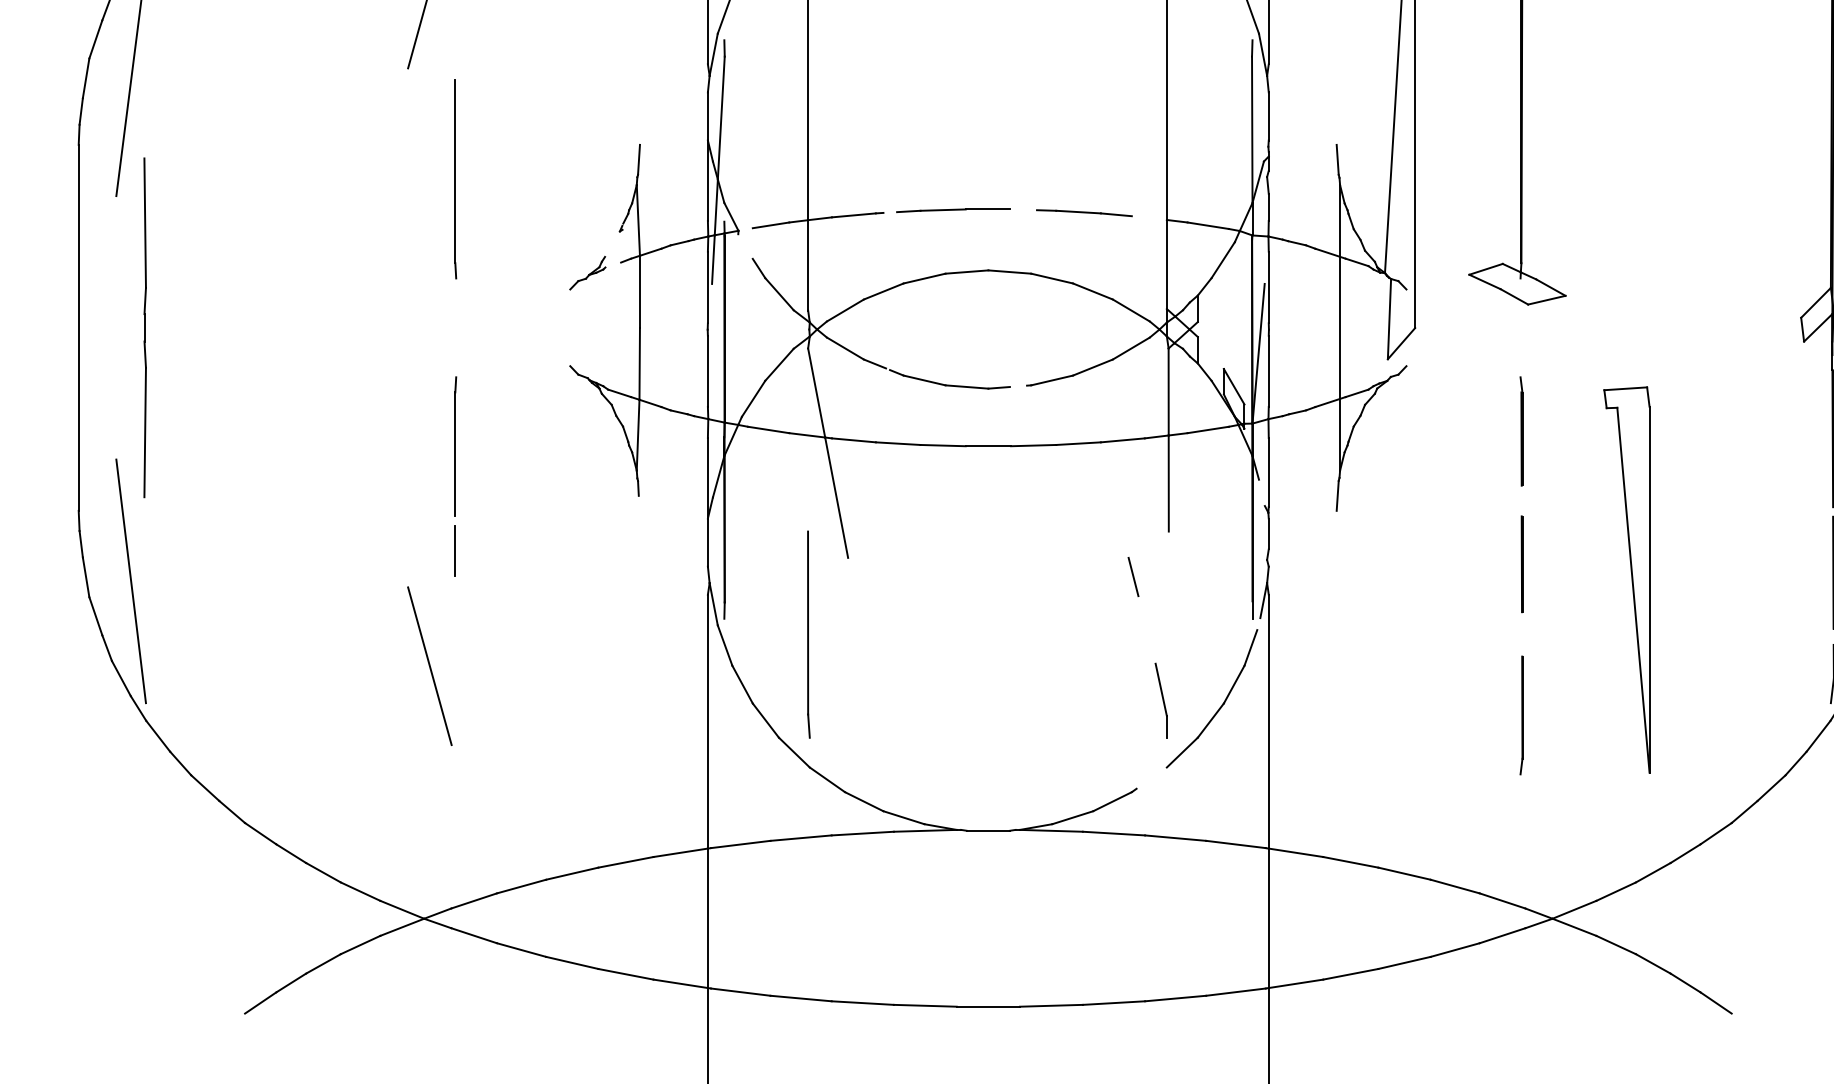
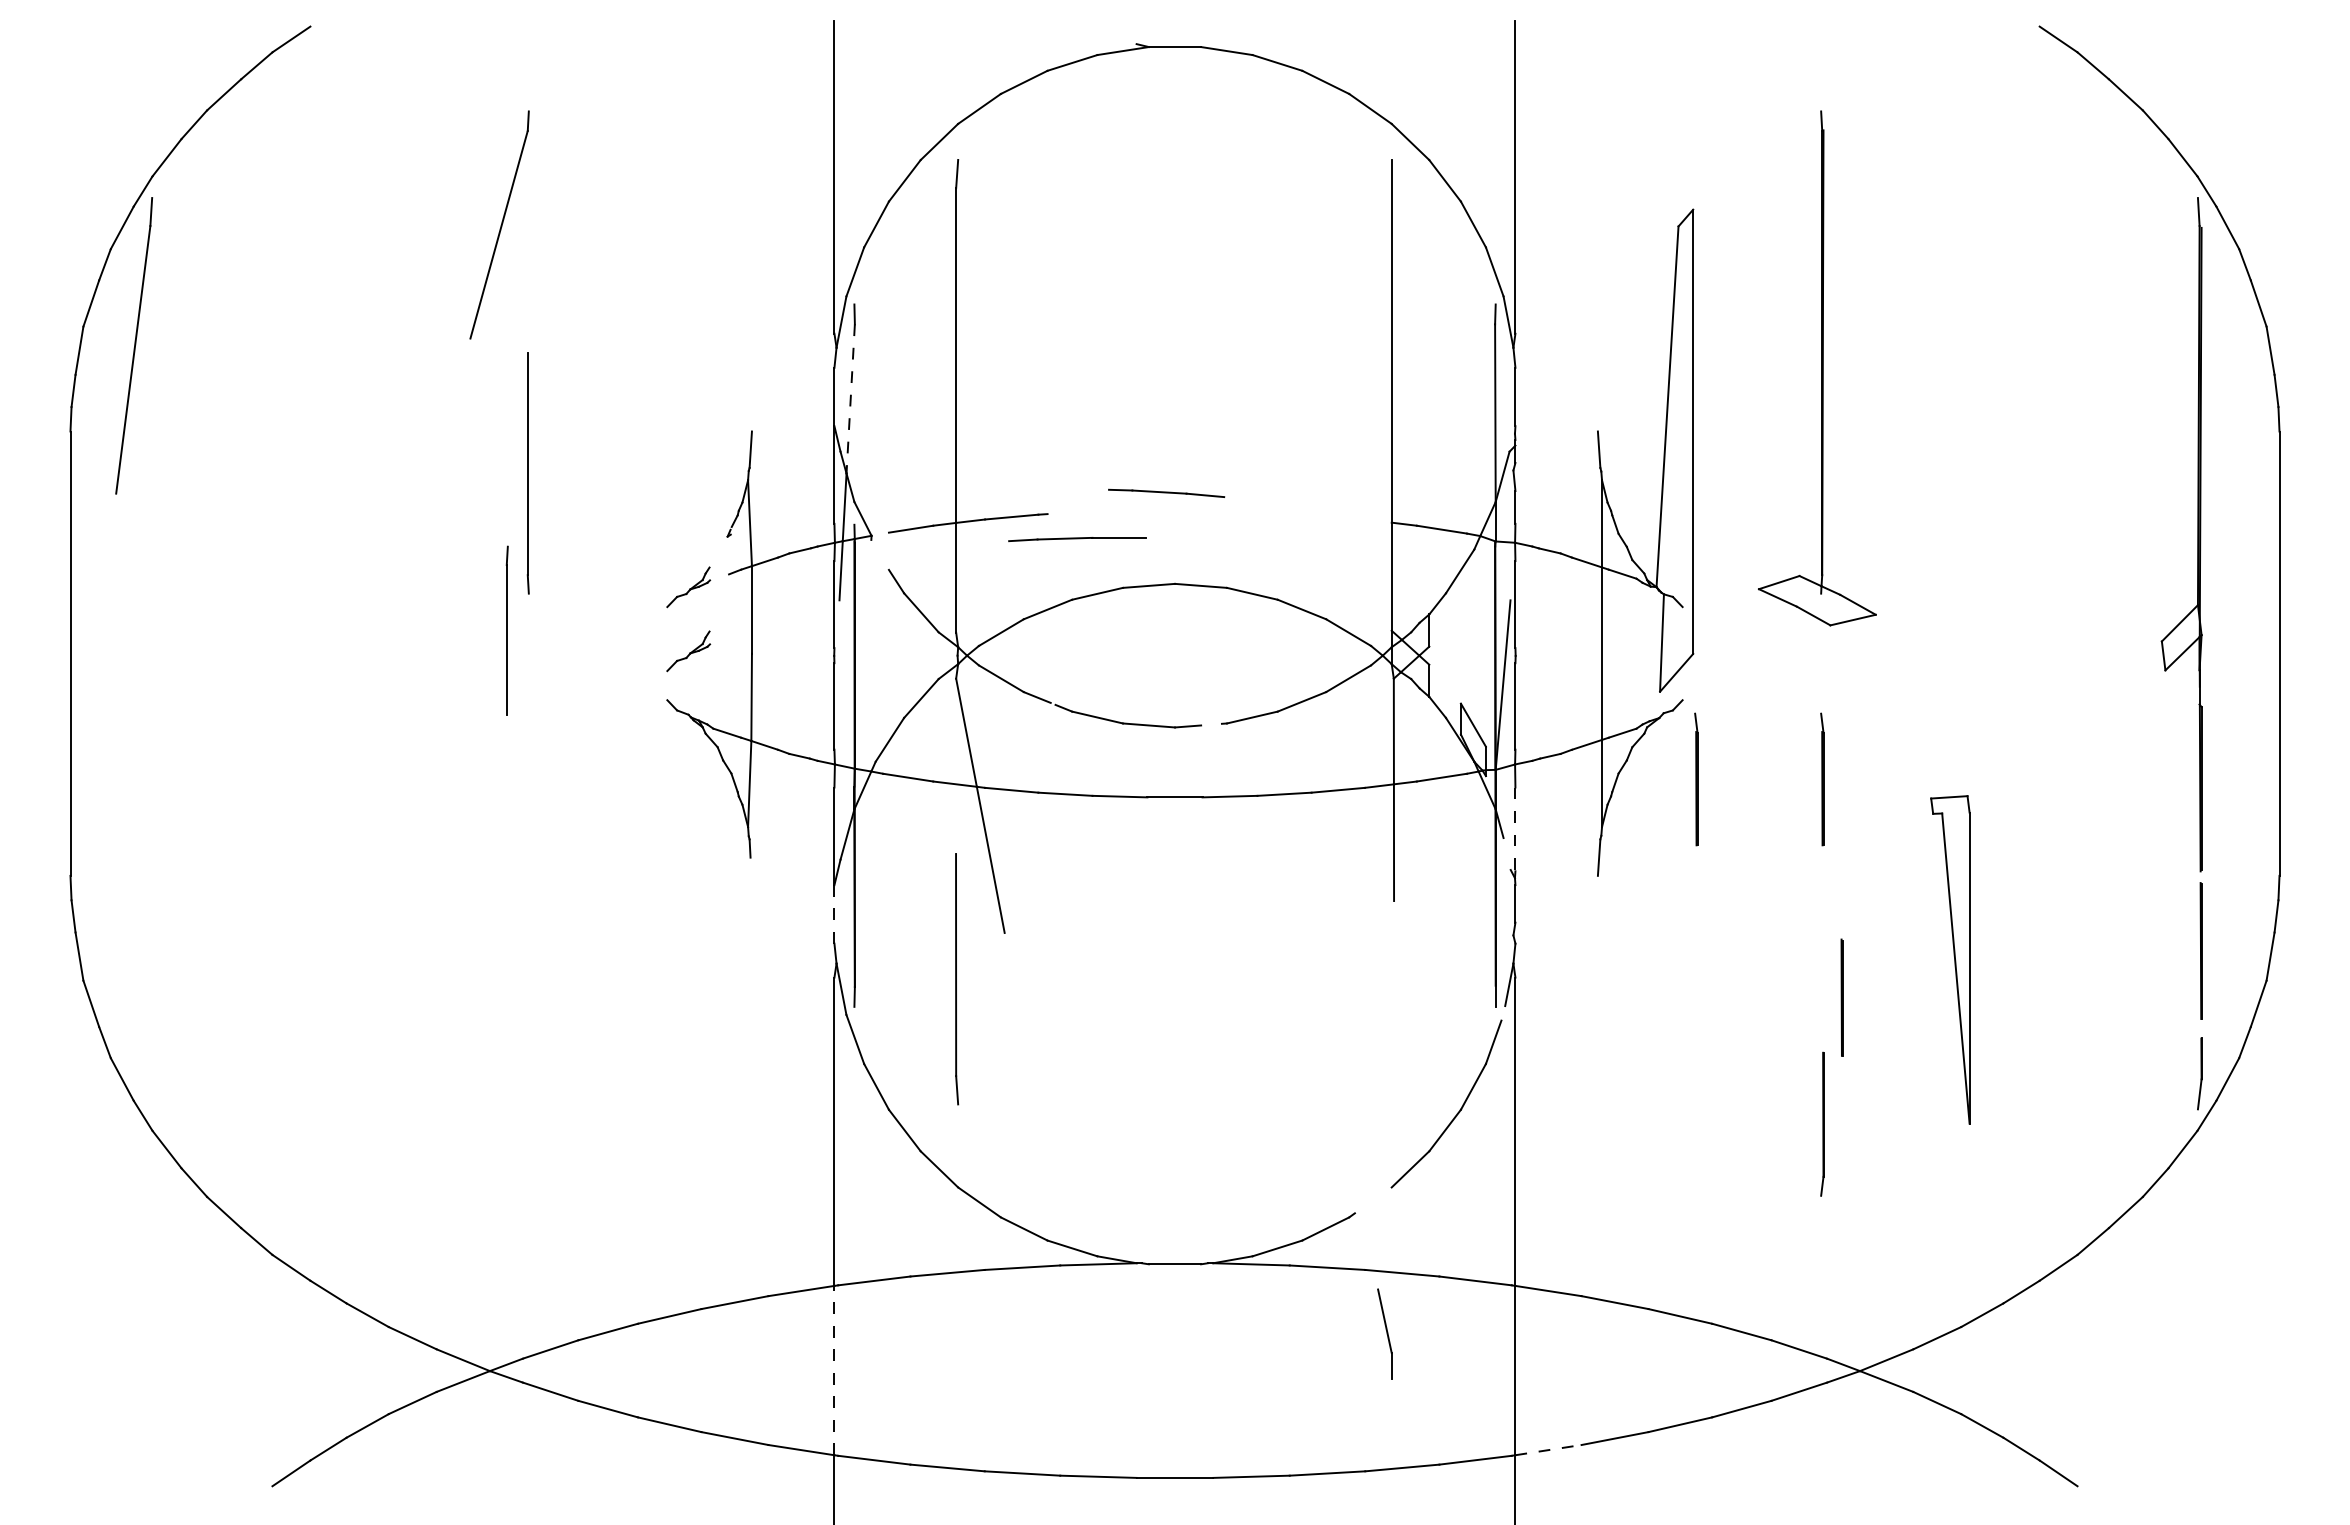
line: (721, 117) -> (850, 398), solid -> dashed
part: (953, 210) -> (1077, 539), moved
line: (1084, 212) -> (1166, 492), moved
part: (587, 326) -> (688, 651), added
part: (145, 327) -> (151, 653), removed
line: (1417, 431) -> (1696, 779), added
part: (455, 446) -> (506, 630), moved
line: (1268, 472) -> (1515, 829), solid -> dashed
line: (707, 541) -> (834, 913), solid -> dashed
line: (455, 550) -> (527, 924), removed
line: (1521, 564) -> (1841, 997), moved
line: (1133, 576) -> (1351, 955), removed
part: (1627, 579) -> (1950, 959), size x0.7
line: (131, 581) -> (134, 961), removed
part: (809, 634) -> (957, 979), moved
line: (429, 666) -> (496, 1064), removed
part: (1160, 699) -> (1384, 1333), moved
line: (707, 918) -> (834, 1370), solid -> dashed
line: (1296, 984) -> (1549, 1450), solid -> dashed

